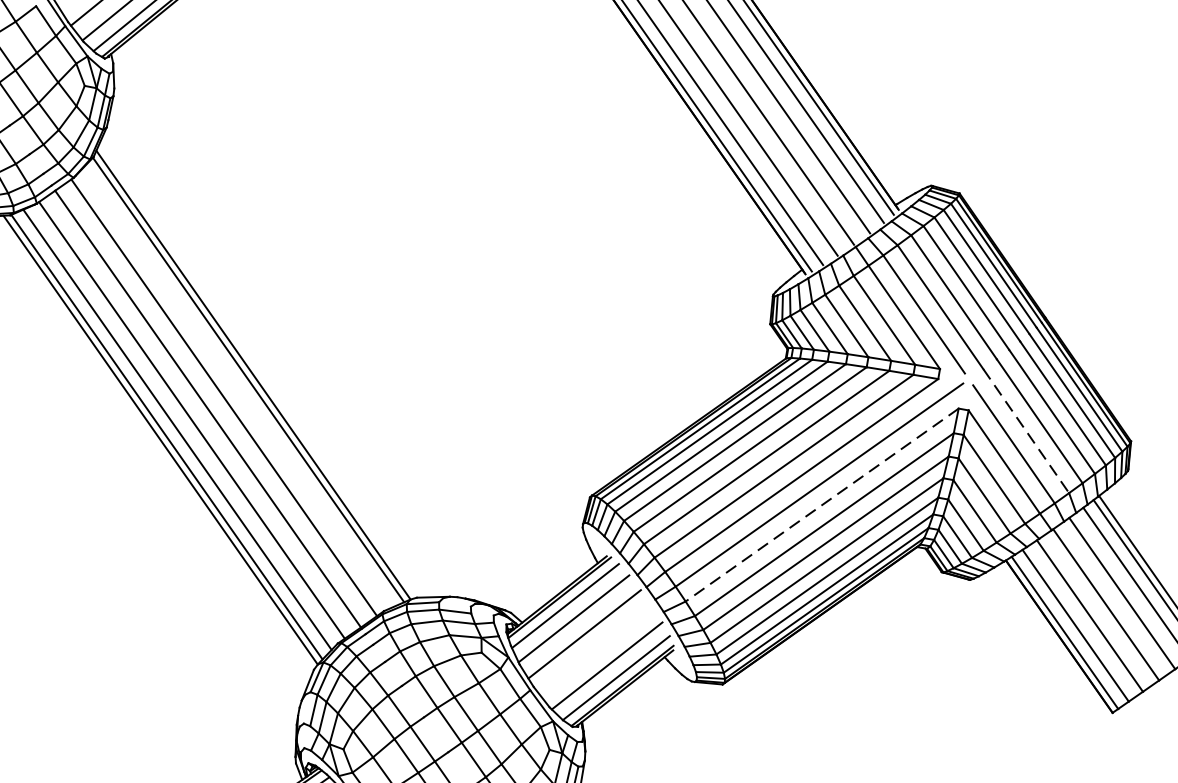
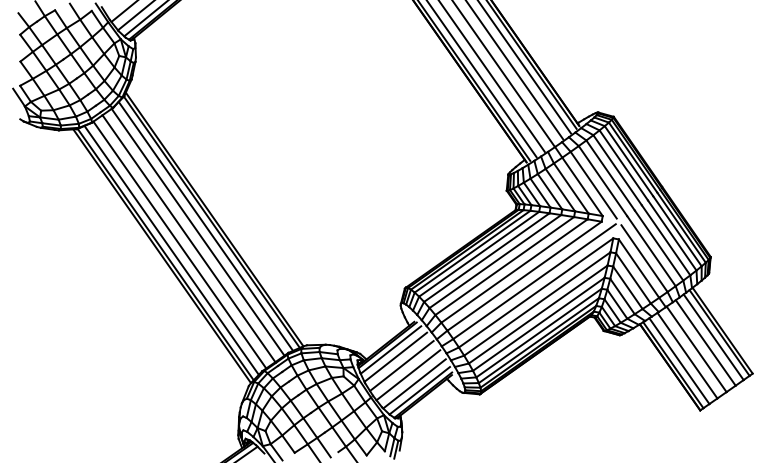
line: (237, 385) -> (205, 225), added
line: (1026, 431) -> (651, 251), dashed -> solid
line: (821, 506) -> (535, 293), dashed -> solid
line: (596, 651) -> (408, 375), added

